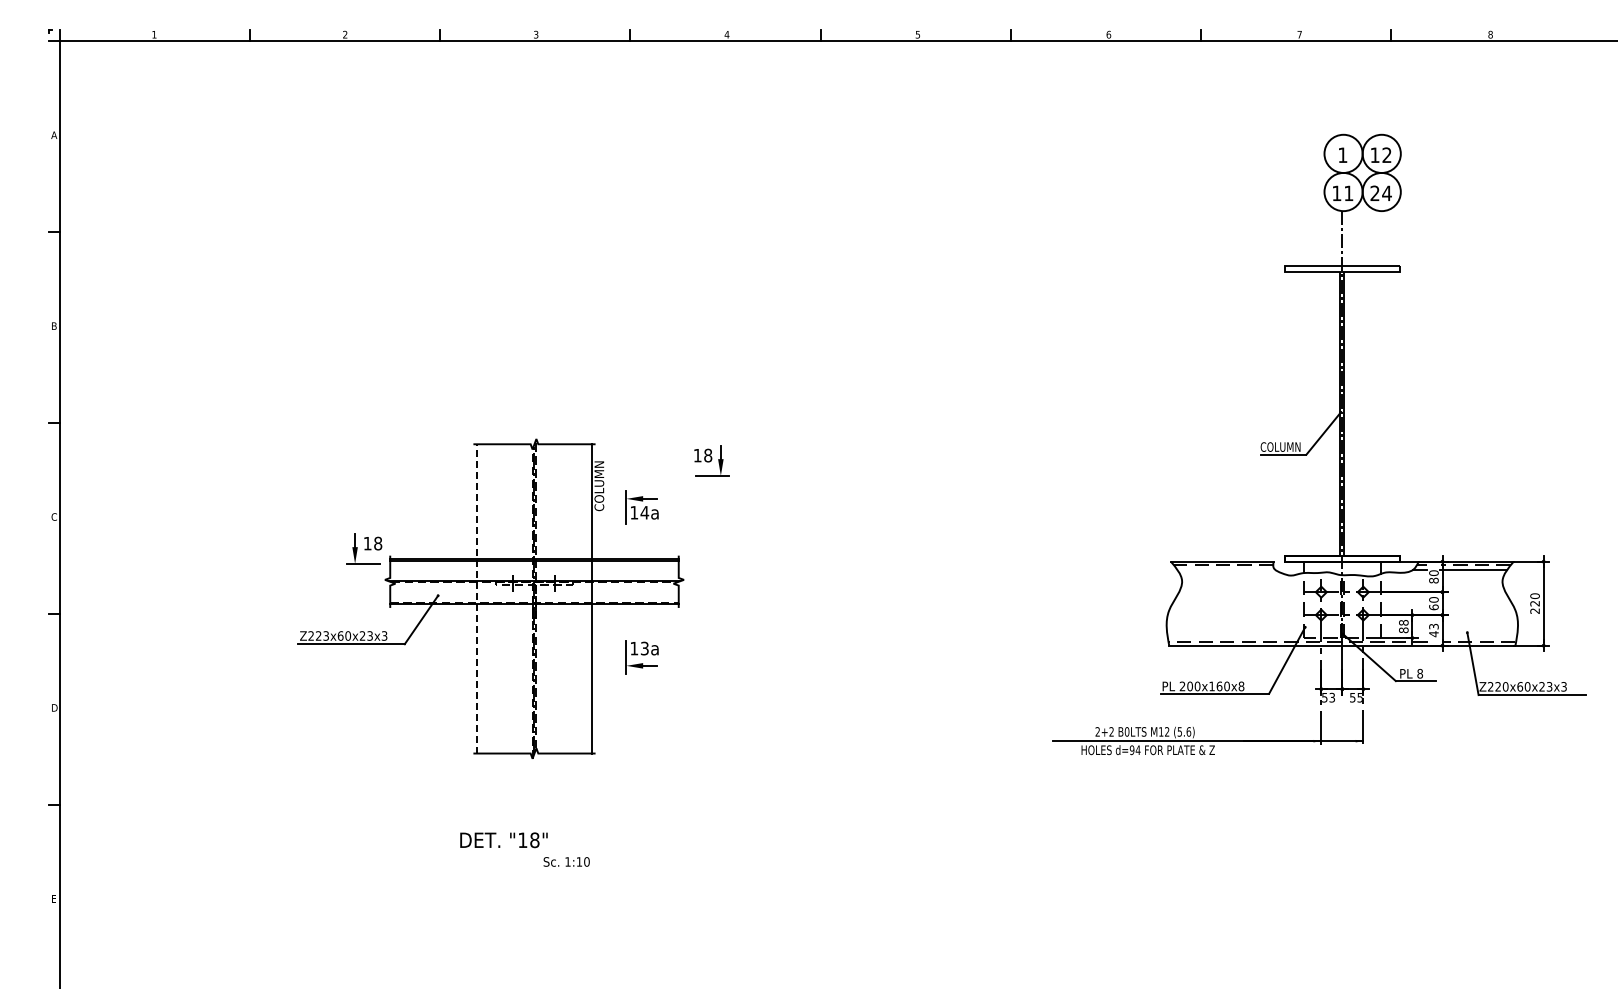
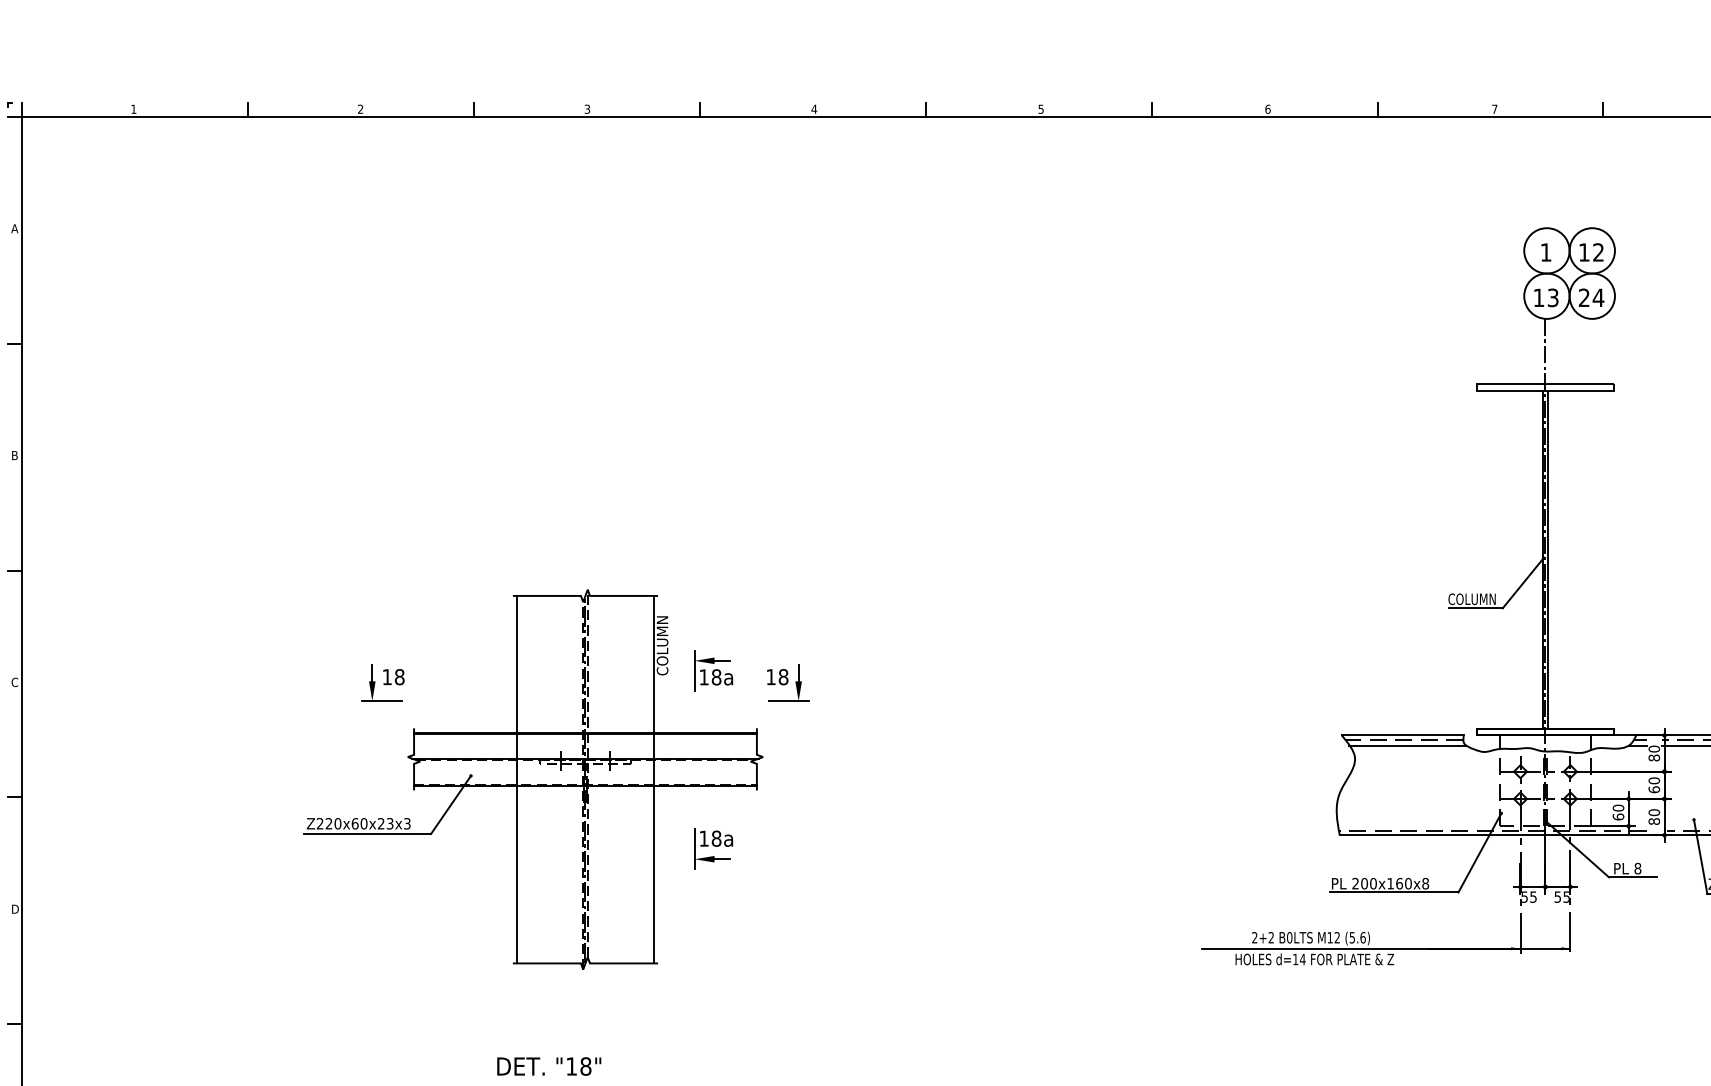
text: (1348, 193) -> (1552, 297), 11 -> 13
part: (711, 460) -> (787, 682), moved
text: (644, 512) -> (716, 677), 14a -> 18a
part: (364, 548) -> (383, 682), moved
line: (1226, 570) -> (1407, 745), added
line: (477, 598) -> (517, 779), dashed -> solid
text: (1403, 626) -> (1618, 812), 88 -> 60
text: (1433, 630) -> (1653, 817), 43 -> 80
text: (326, 635) -> (338, 823), Z223x60x23x3 -> Z220x60x23x3
text: (644, 648) -> (716, 838), 13a -> 18a
text: (1331, 696) -> (1532, 895), 53 -> 55
text: (1131, 750) -> (1294, 959), d=94 -> d=14

